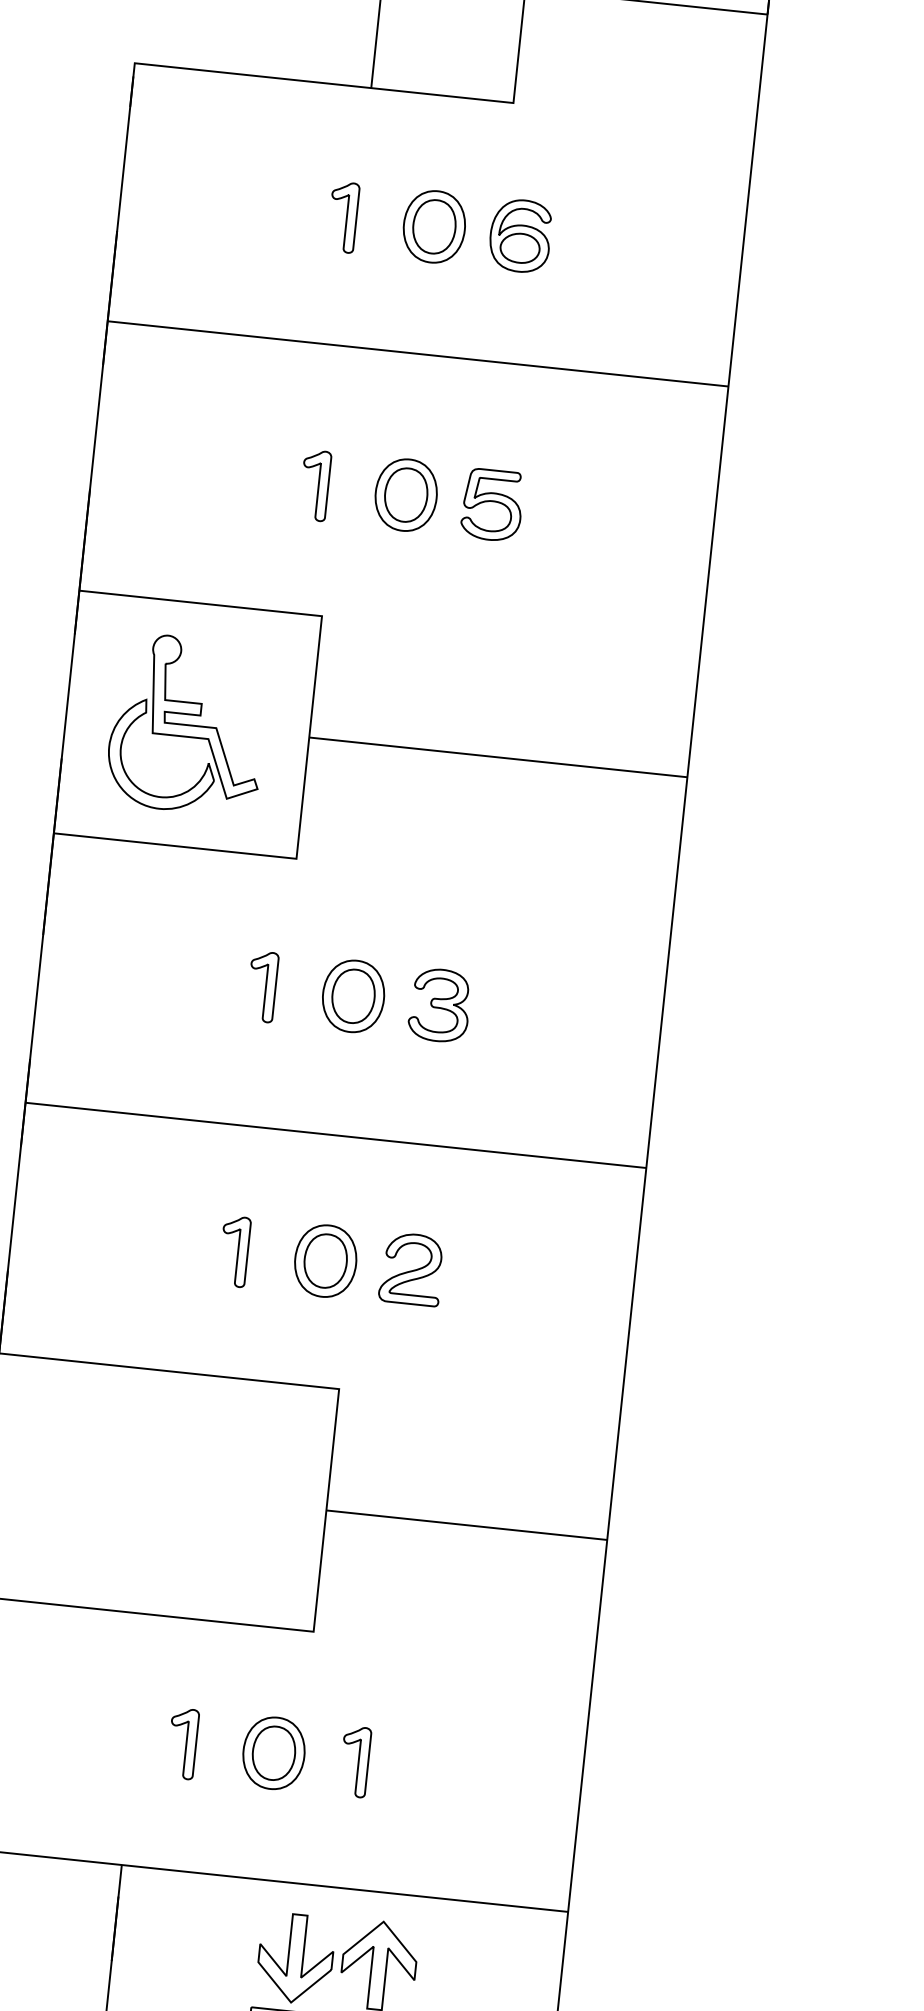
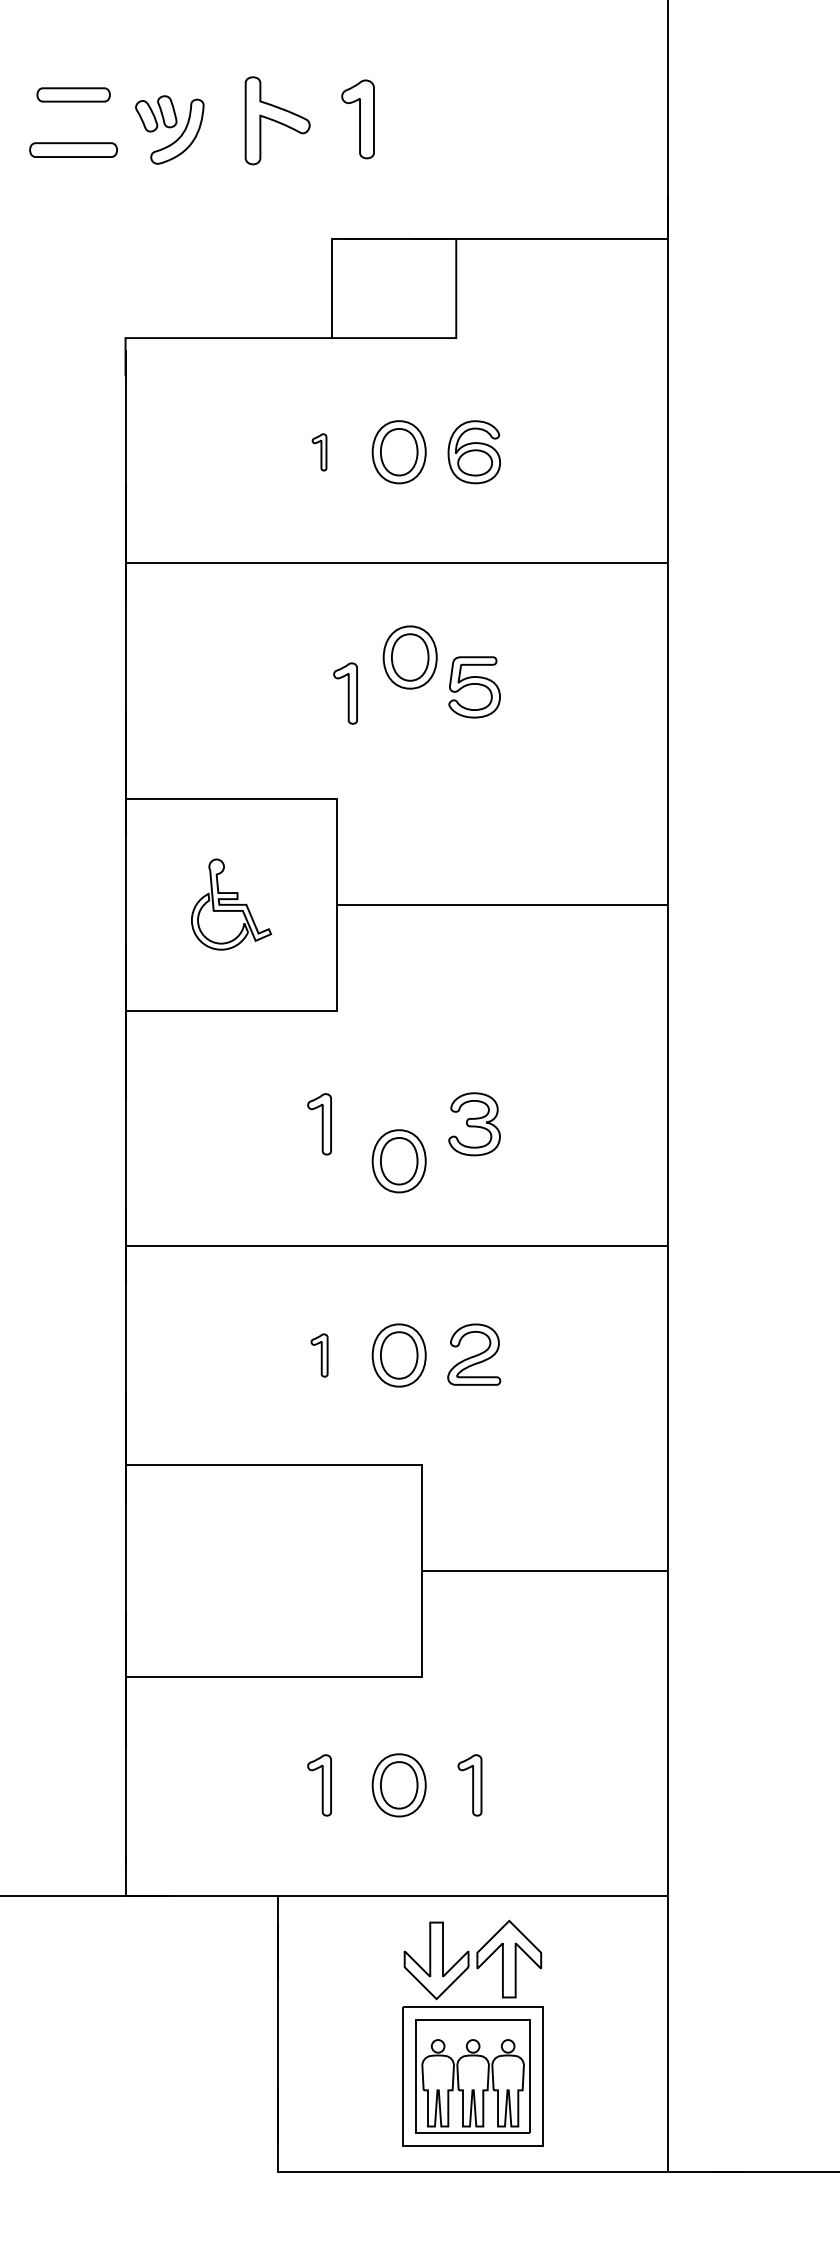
part: (343, 217) -> (319, 452), size x0.6
part: (314, 485) -> (345, 693), moved
part: (405, 495) -> (409, 657), moved
part: (187, 724) -> (231, 904), size x0.6
part: (352, 996) -> (398, 1161), moved
part: (234, 1251) -> (319, 1355), size x0.7

